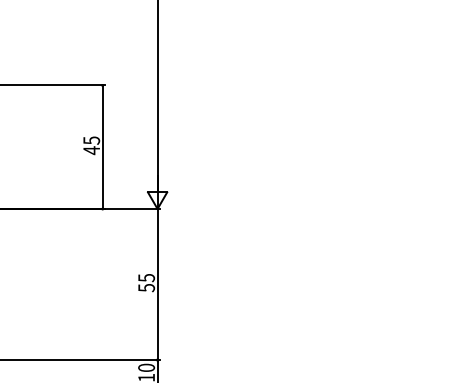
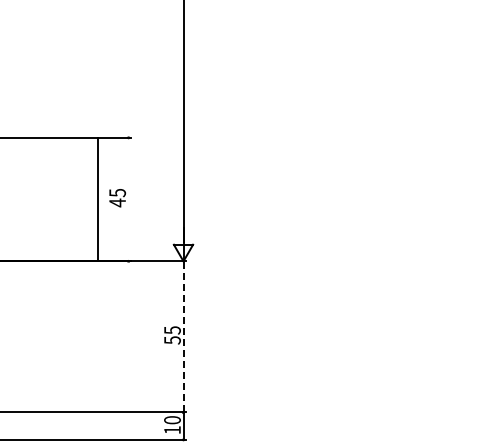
line: (102, 147) -> (97, 199), moved
line: (157, 284) -> (183, 336), solid -> dashed

